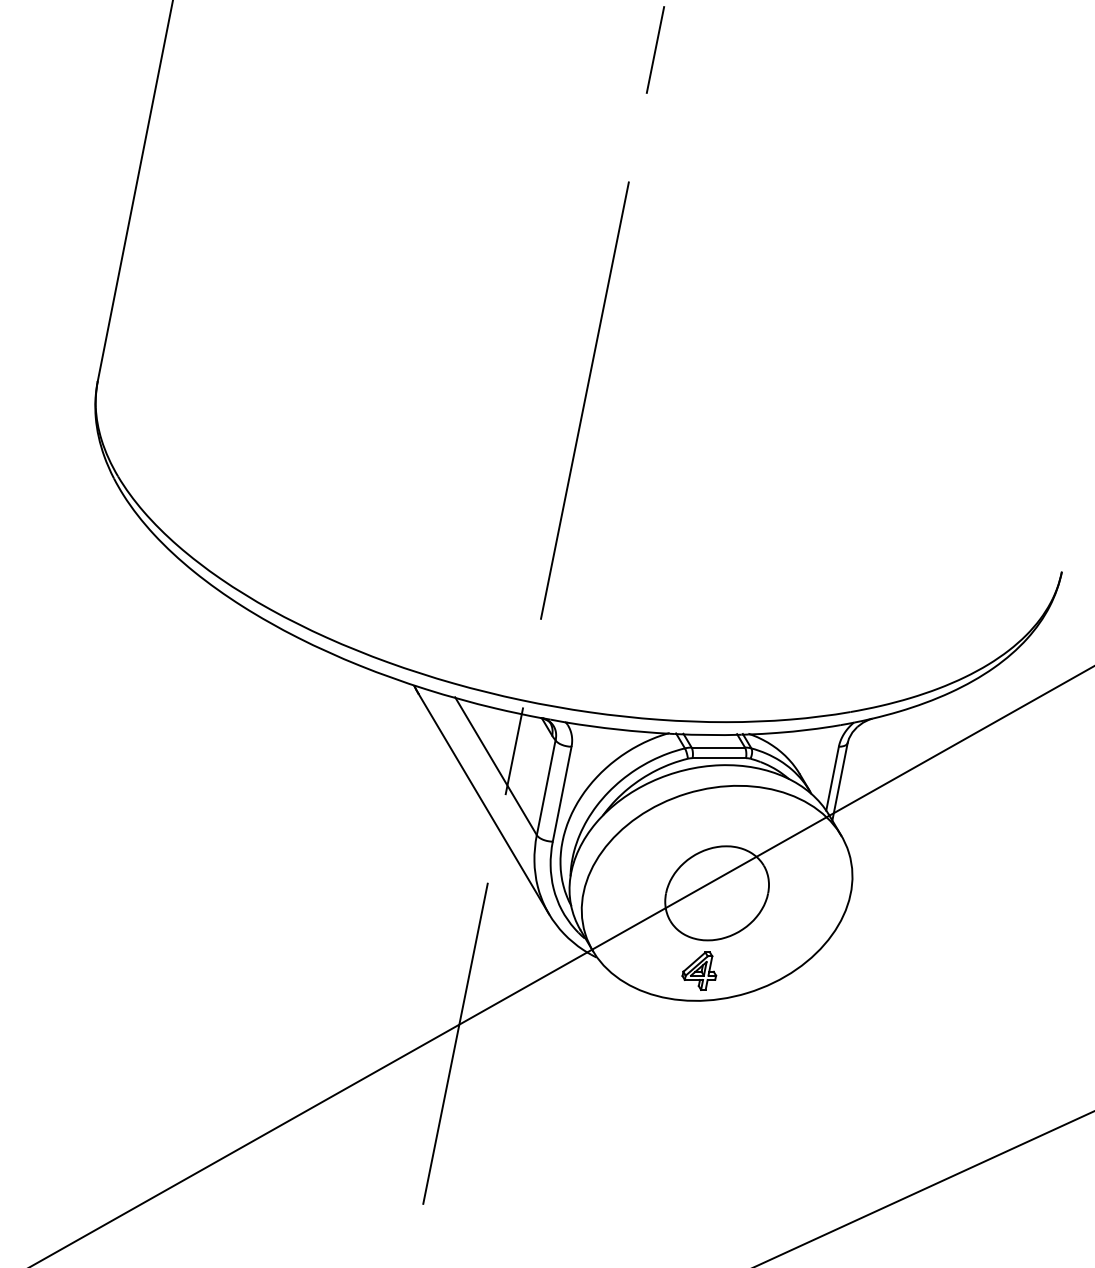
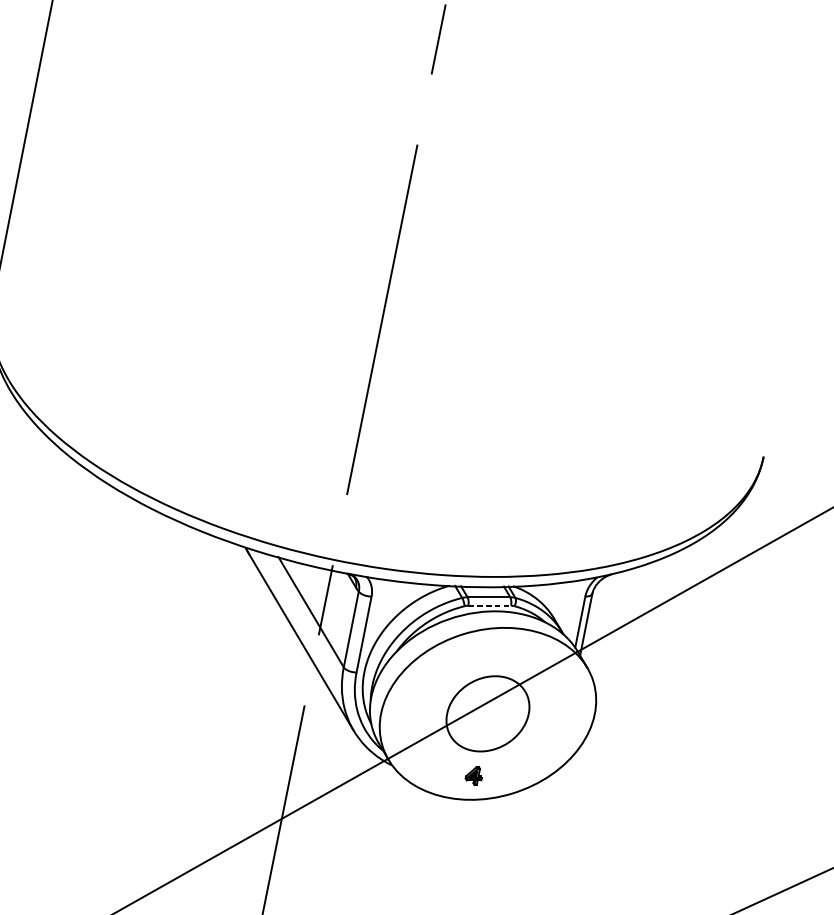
line: (719, 758) -> (489, 606), solid -> dashed
part: (699, 970) -> (473, 775), size x0.6

